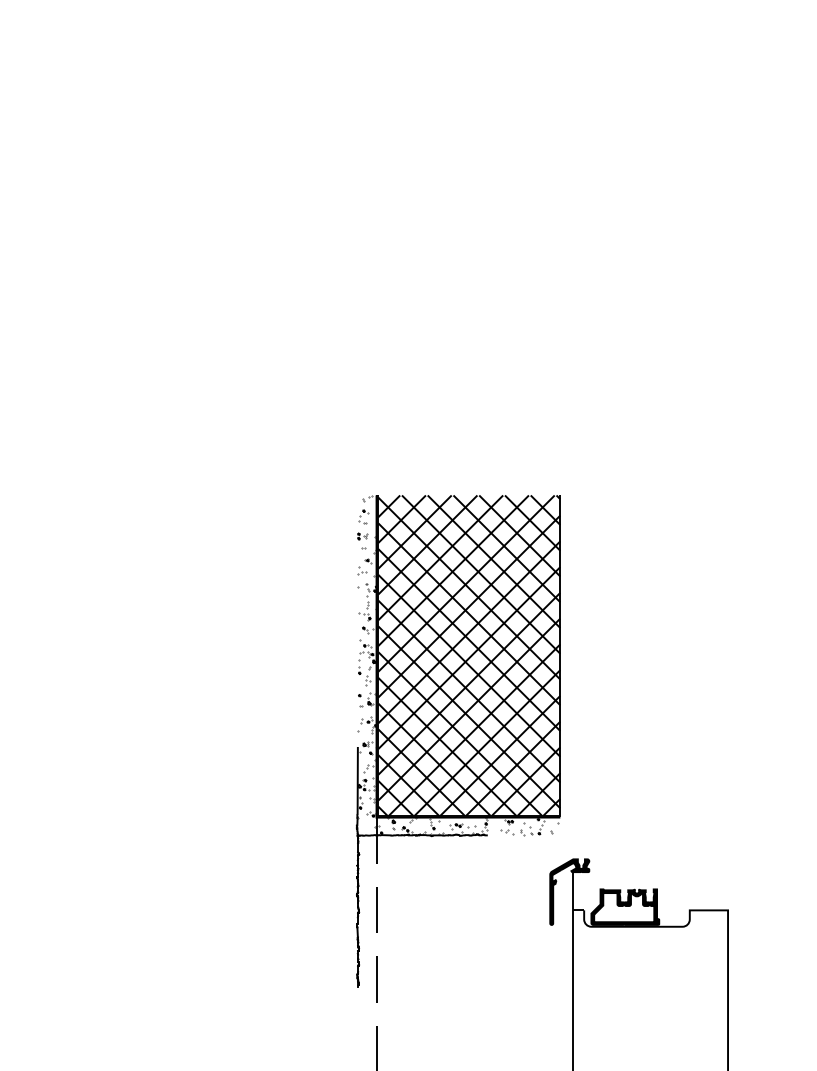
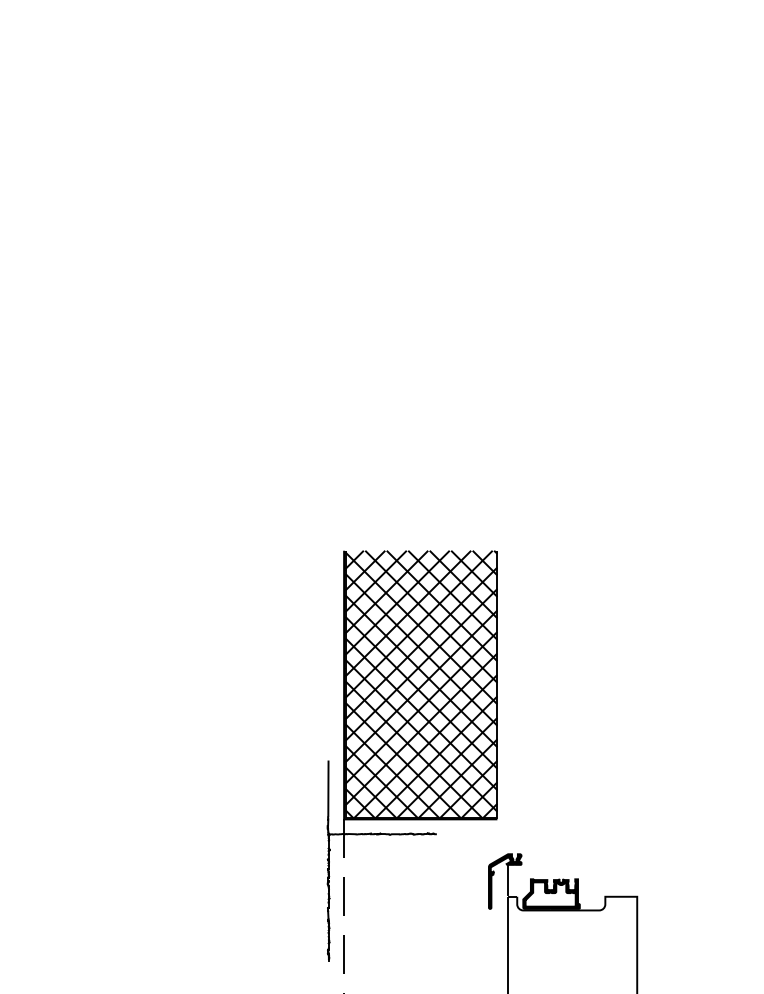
hatch: (457, 665) -> (411, 692), removed

